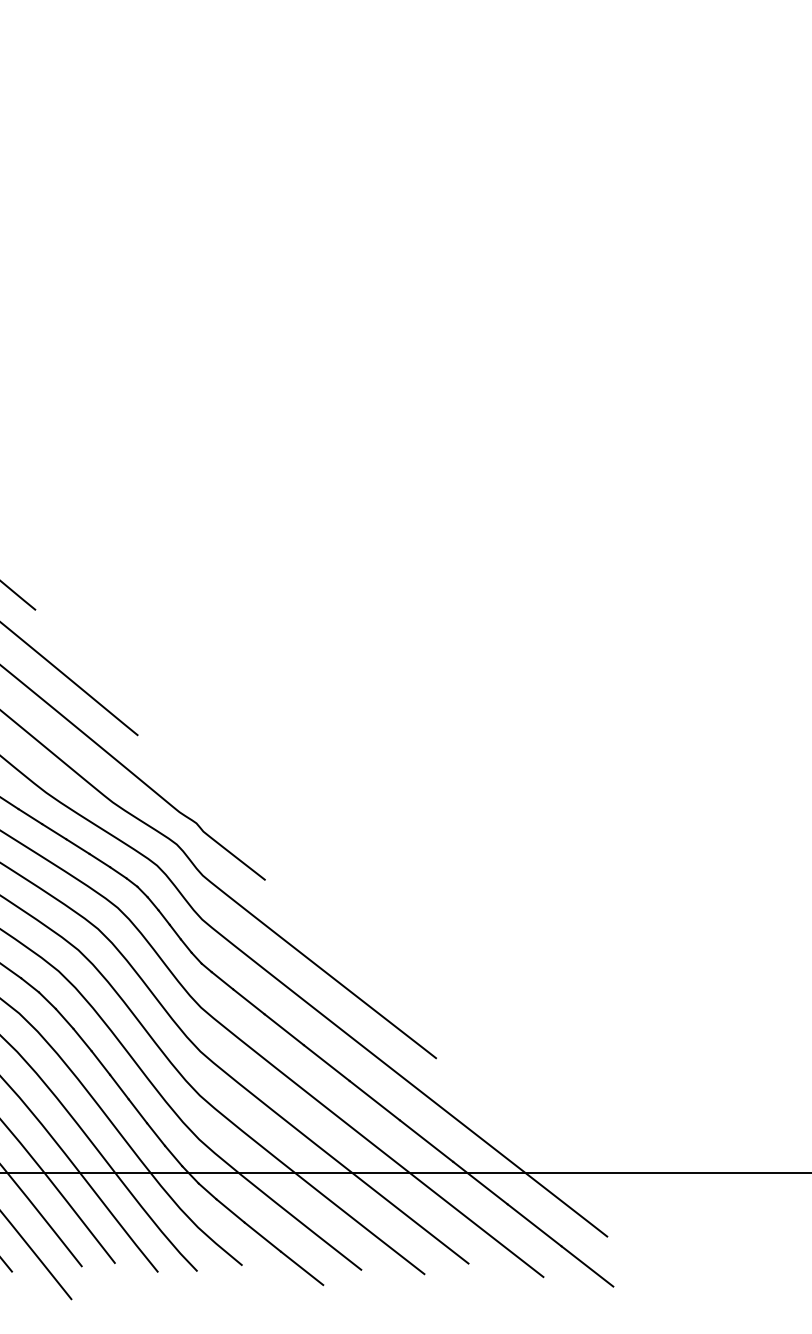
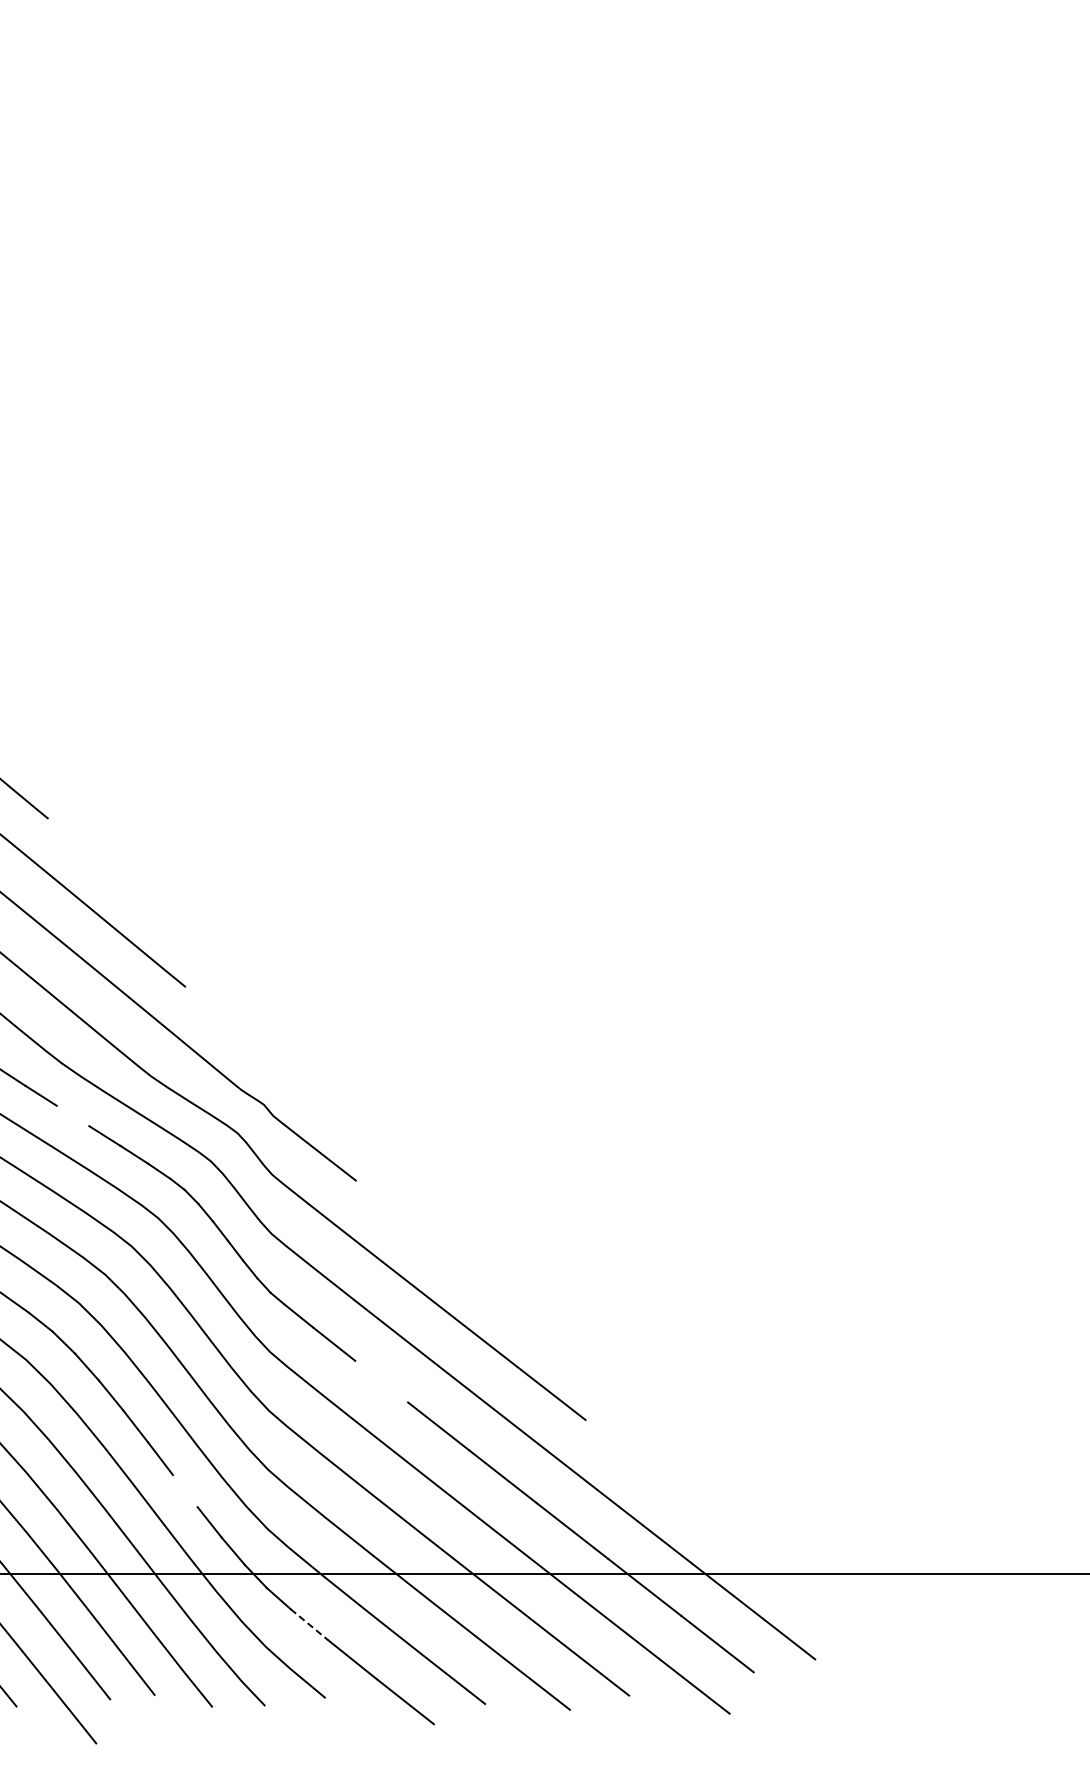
line: (53, 831) -> (72, 1115), removed
line: (284, 1029) -> (381, 1381), removed
line: (137, 1111) -> (184, 1491), removed
line: (230, 1210) -> (309, 1624), solid -> dashed
line: (587, 1266) -> (788, 1699), removed

